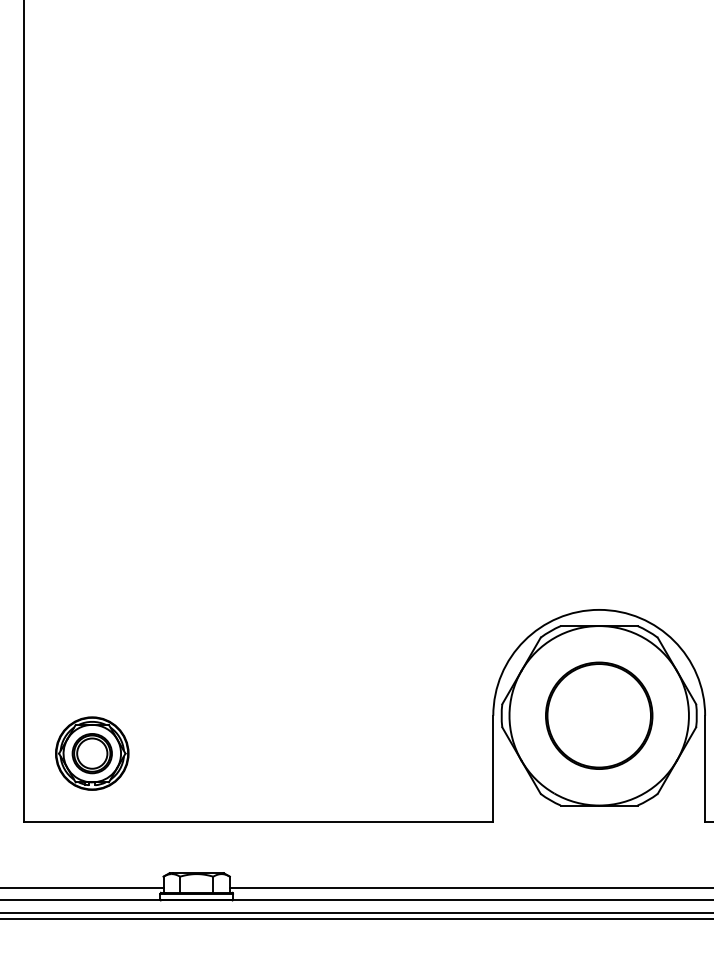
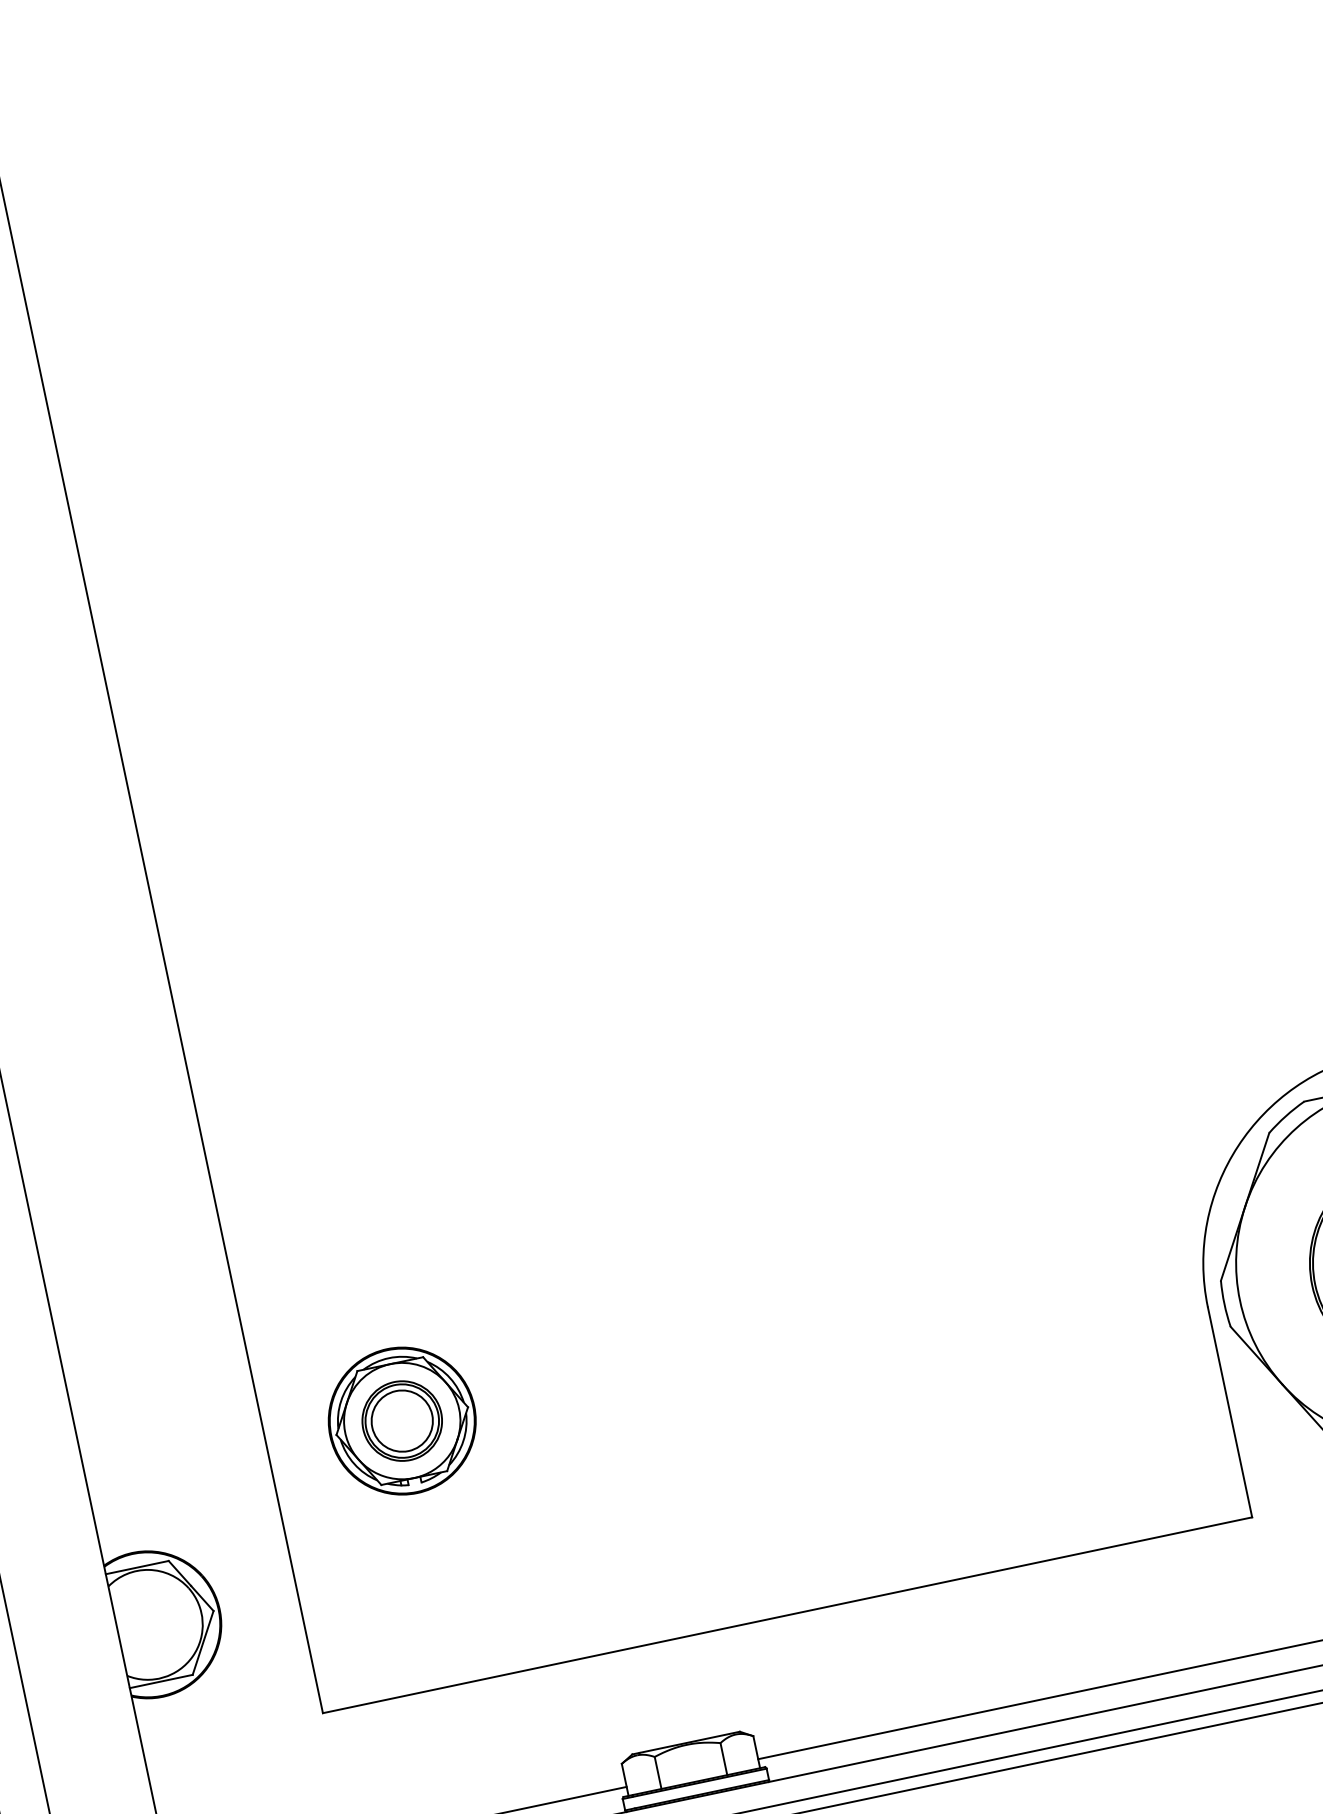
part: (92, 753) -> (402, 1420), moved

